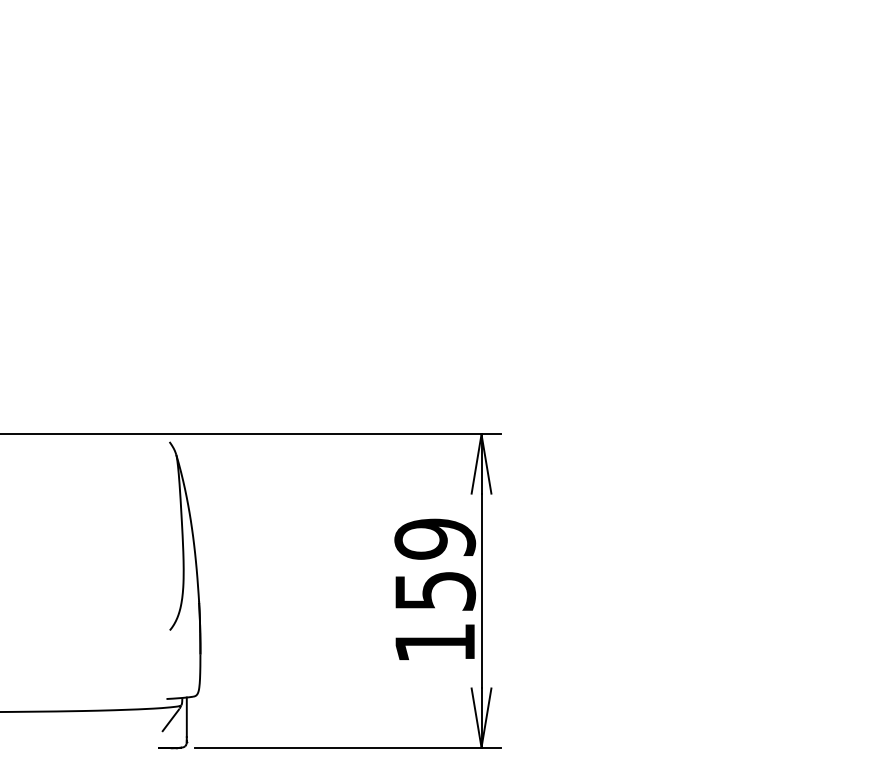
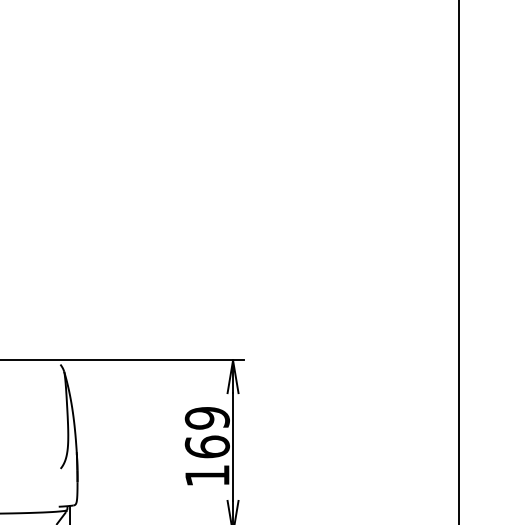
text: (433, 590) -> (206, 446), 159 -> 169

